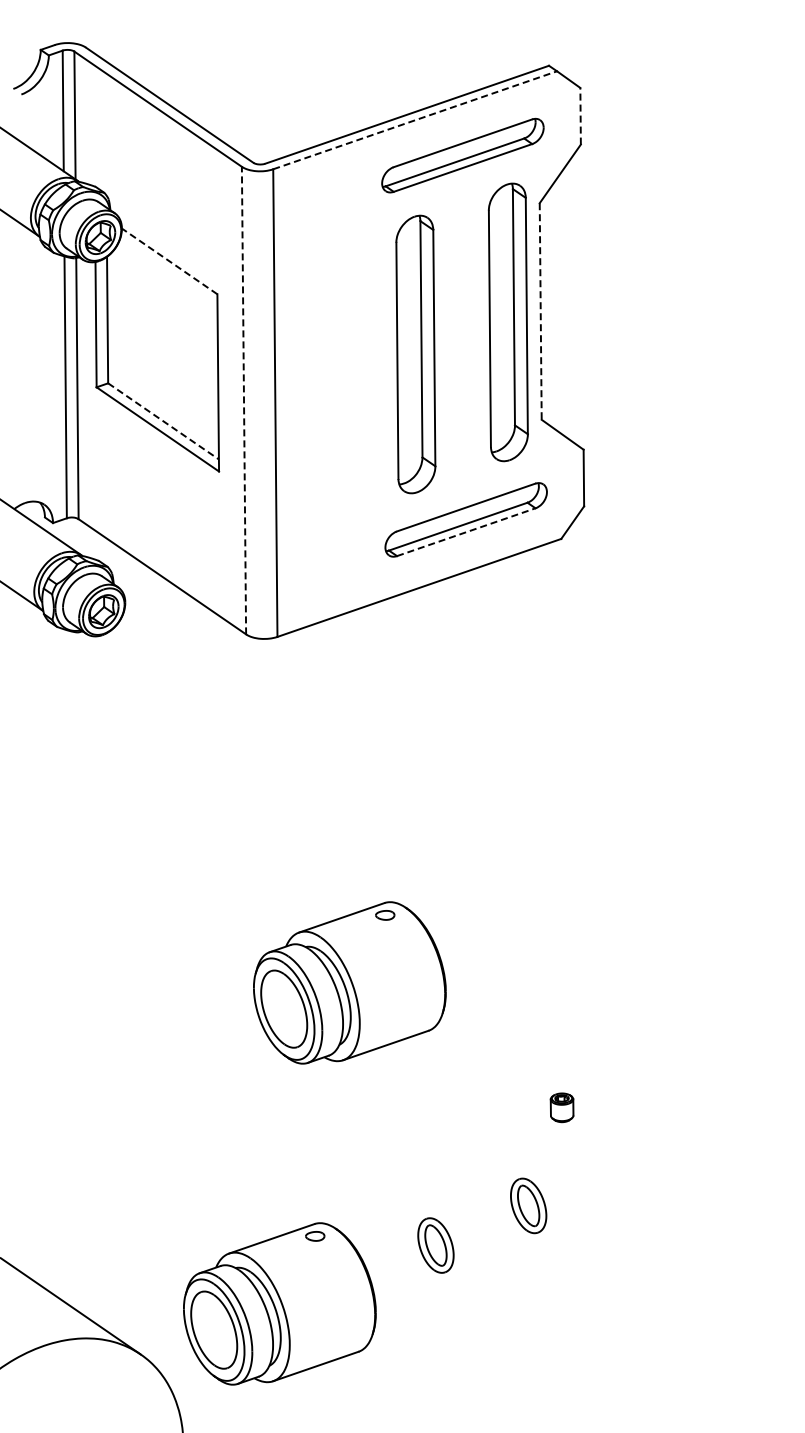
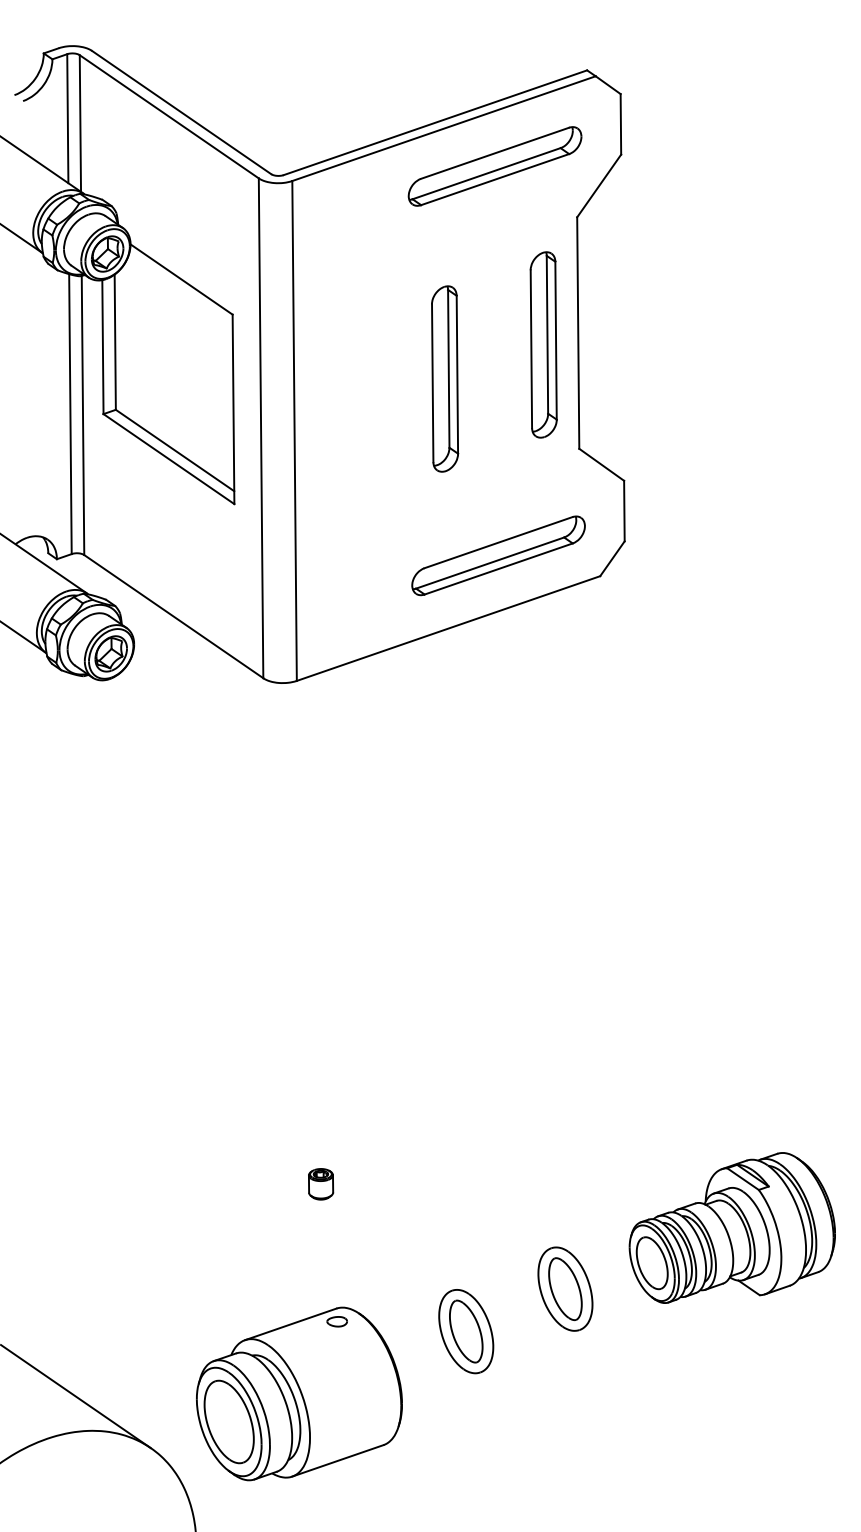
line: (580, 115) -> (620, 123), dashed -> solid
line: (415, 120) -> (444, 128), dashed -> solid
line: (169, 261) -> (181, 279), dashed -> solid
line: (540, 312) -> (578, 334), dashed -> solid
part: (508, 322) -> (543, 344), size x0.62
part: (416, 354) -> (445, 379), size x0.62
line: (244, 400) -> (261, 428), dashed -> solid
line: (163, 421) -> (175, 450), dashed -> solid
line: (466, 532) -> (498, 569), dashed -> solid
part: (349, 982) -> (373, 1050), removed
part: (561, 1107) -> (320, 1183), moved
part: (684, 1148) -> (731, 1227), added
part: (528, 1205) -> (565, 1288), size x1.43
part: (435, 1245) -> (465, 1331), size x1.43

